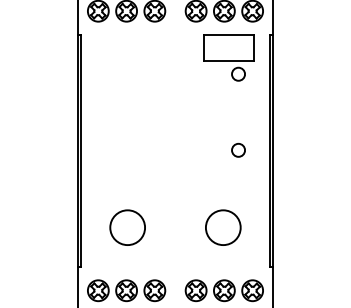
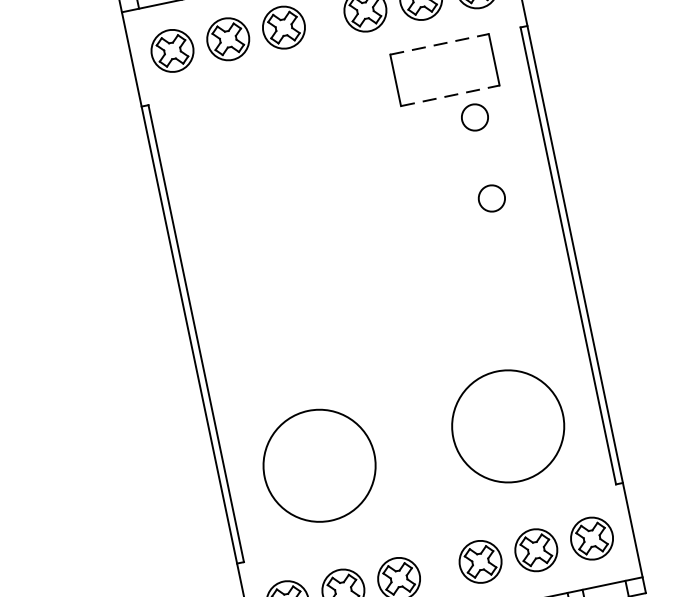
line: (228, 35) -> (439, 45), solid -> dashed
line: (228, 61) -> (449, 96), solid -> dashed
circle: (238, 149) -> (491, 196), moved
circle: (127, 227) -> (319, 465), size x1.6
circle: (222, 227) -> (506, 426), size x1.6

